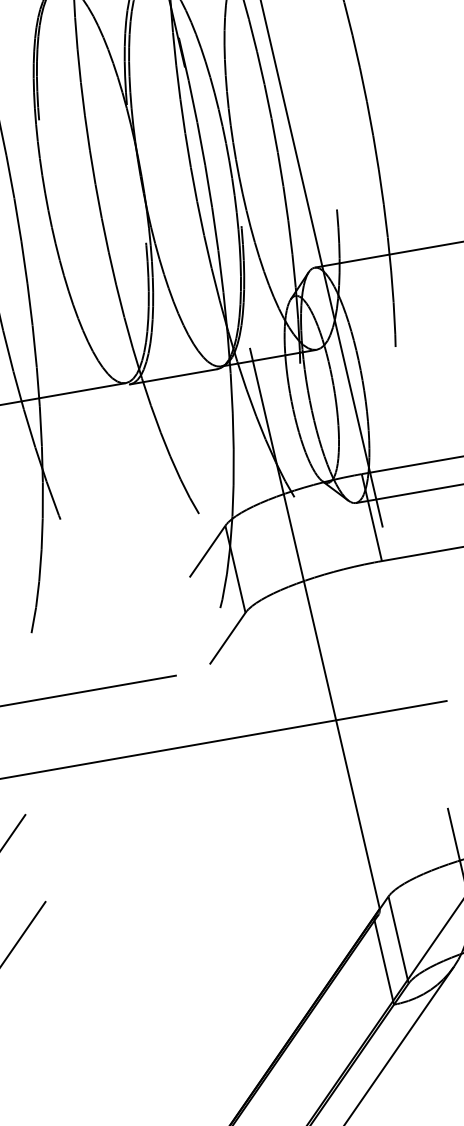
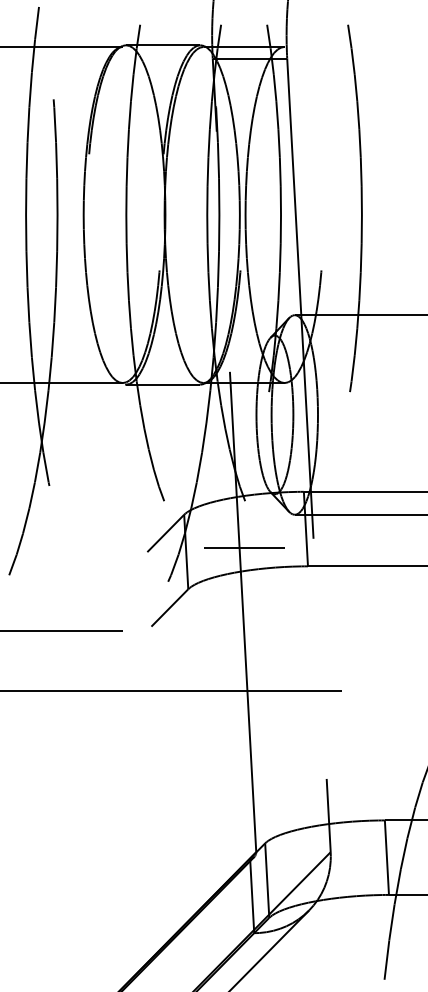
line: (302, 552) -> (243, 547), added

